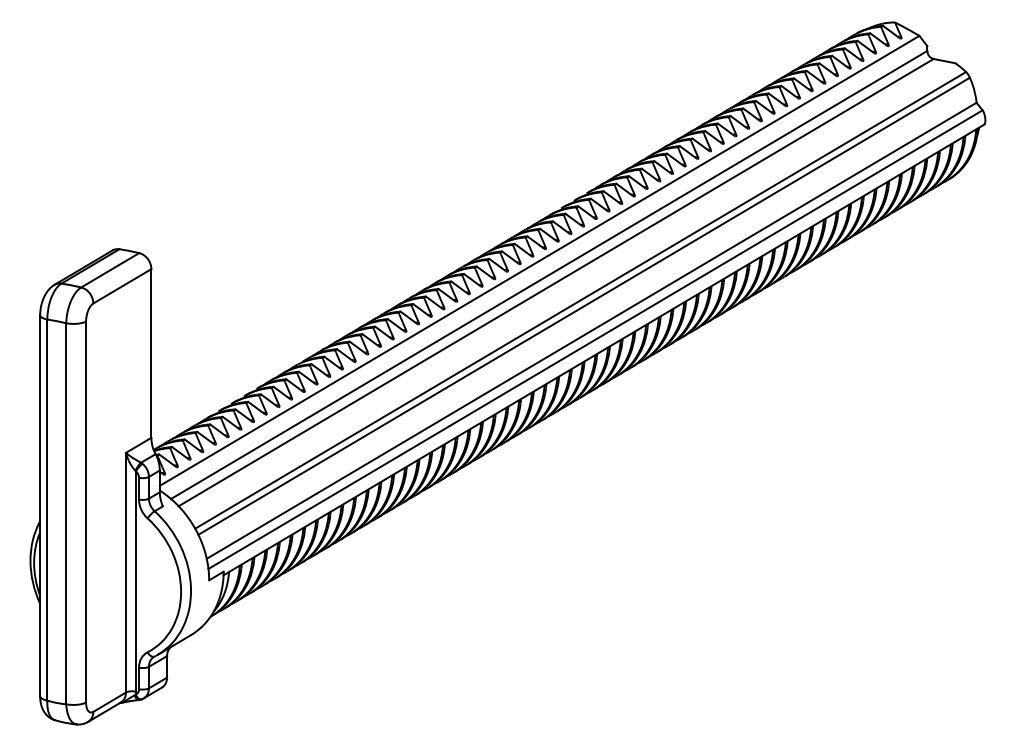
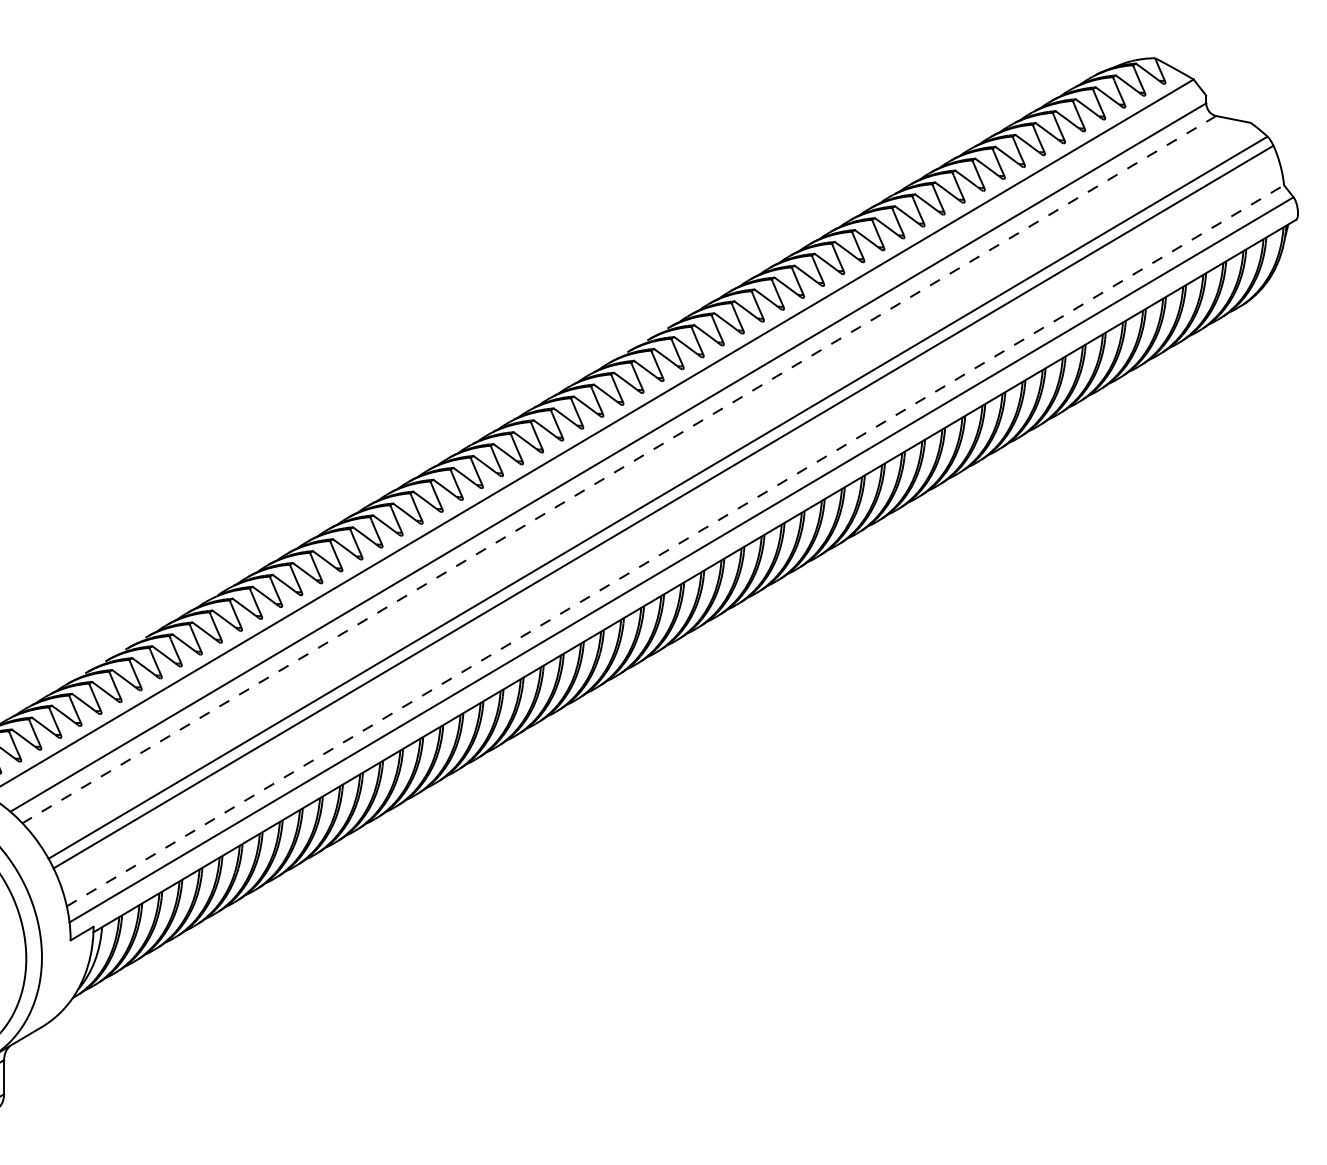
line: (556, 282) -> (619, 469), solid -> dashed
line: (592, 330) -> (676, 545), solid -> dashed

